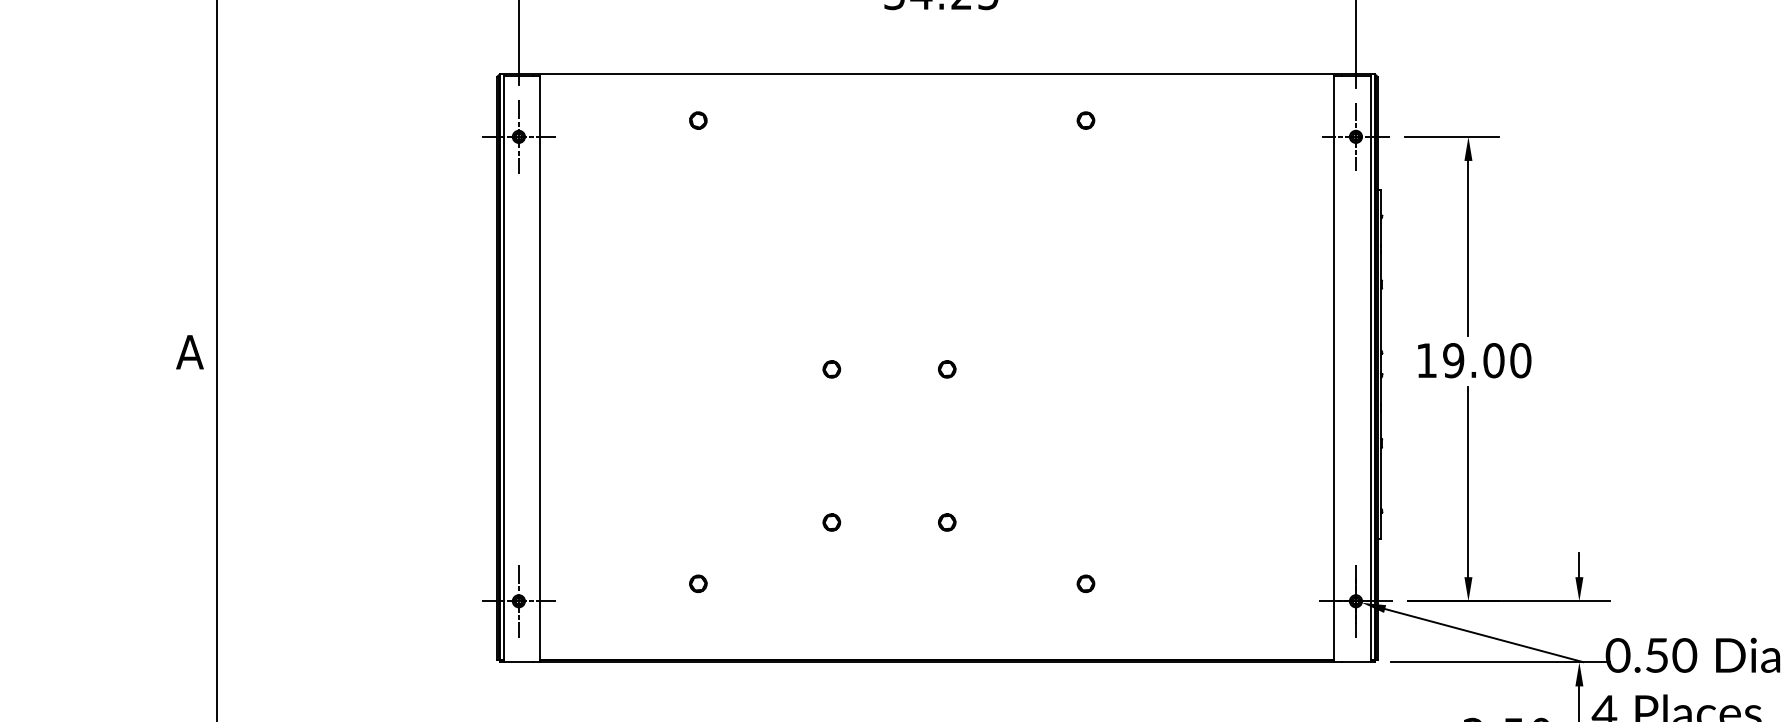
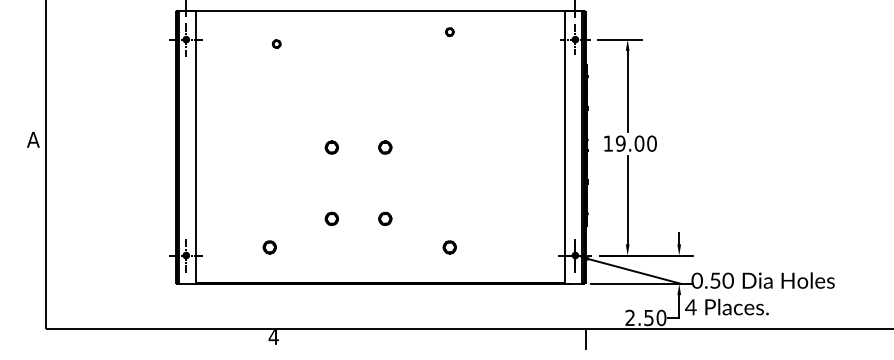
part: (697, 119) -> (276, 43), moved
part: (831, 368) -> (331, 147), size x1.6
part: (947, 368) -> (385, 147), size x1.6
part: (831, 521) -> (331, 218), size x1.6
part: (947, 521) -> (385, 218), size x1.6
part: (697, 583) -> (269, 247), size x1.6
part: (1085, 583) -> (449, 247), size x1.6

